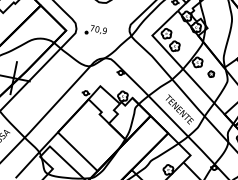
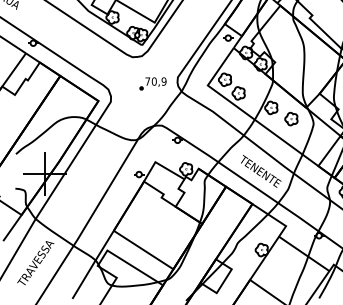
part: (95, 30) -> (152, 83), moved
part: (211, 73) -> (291, 118), size x1.67

